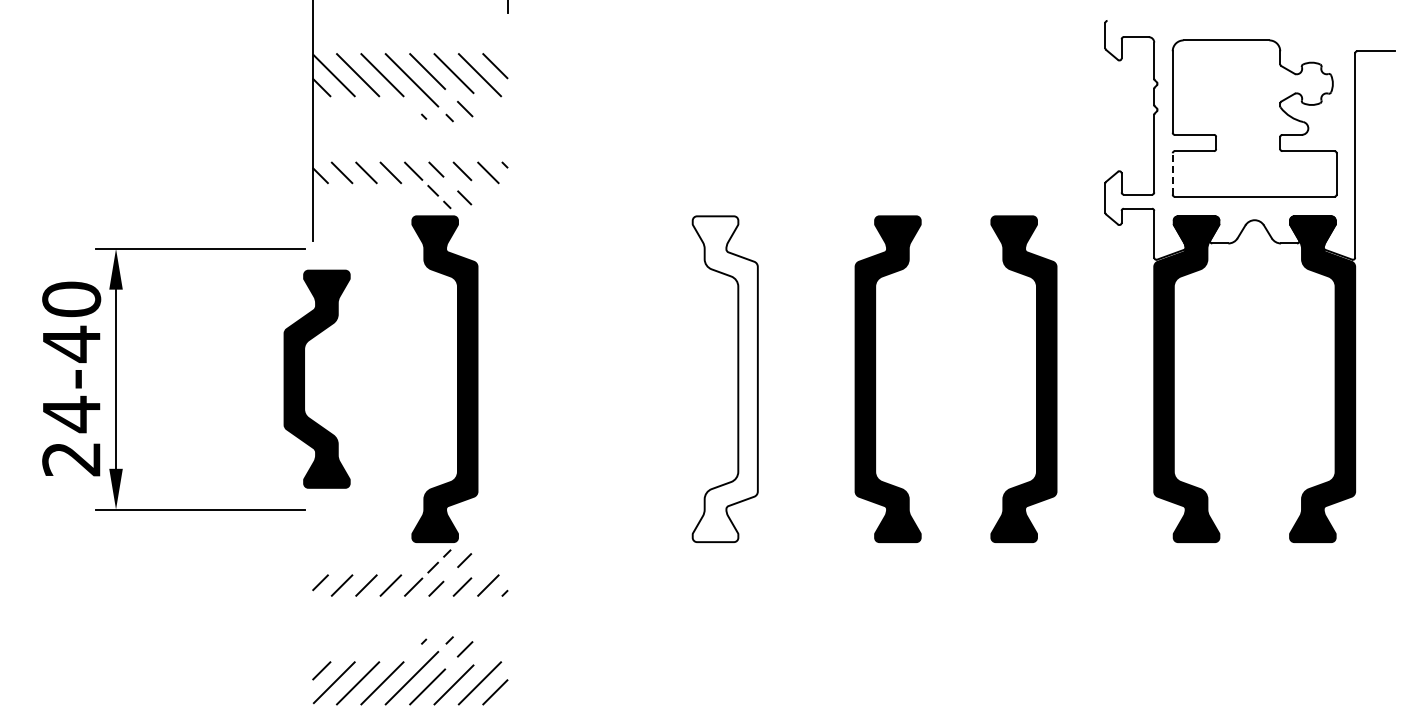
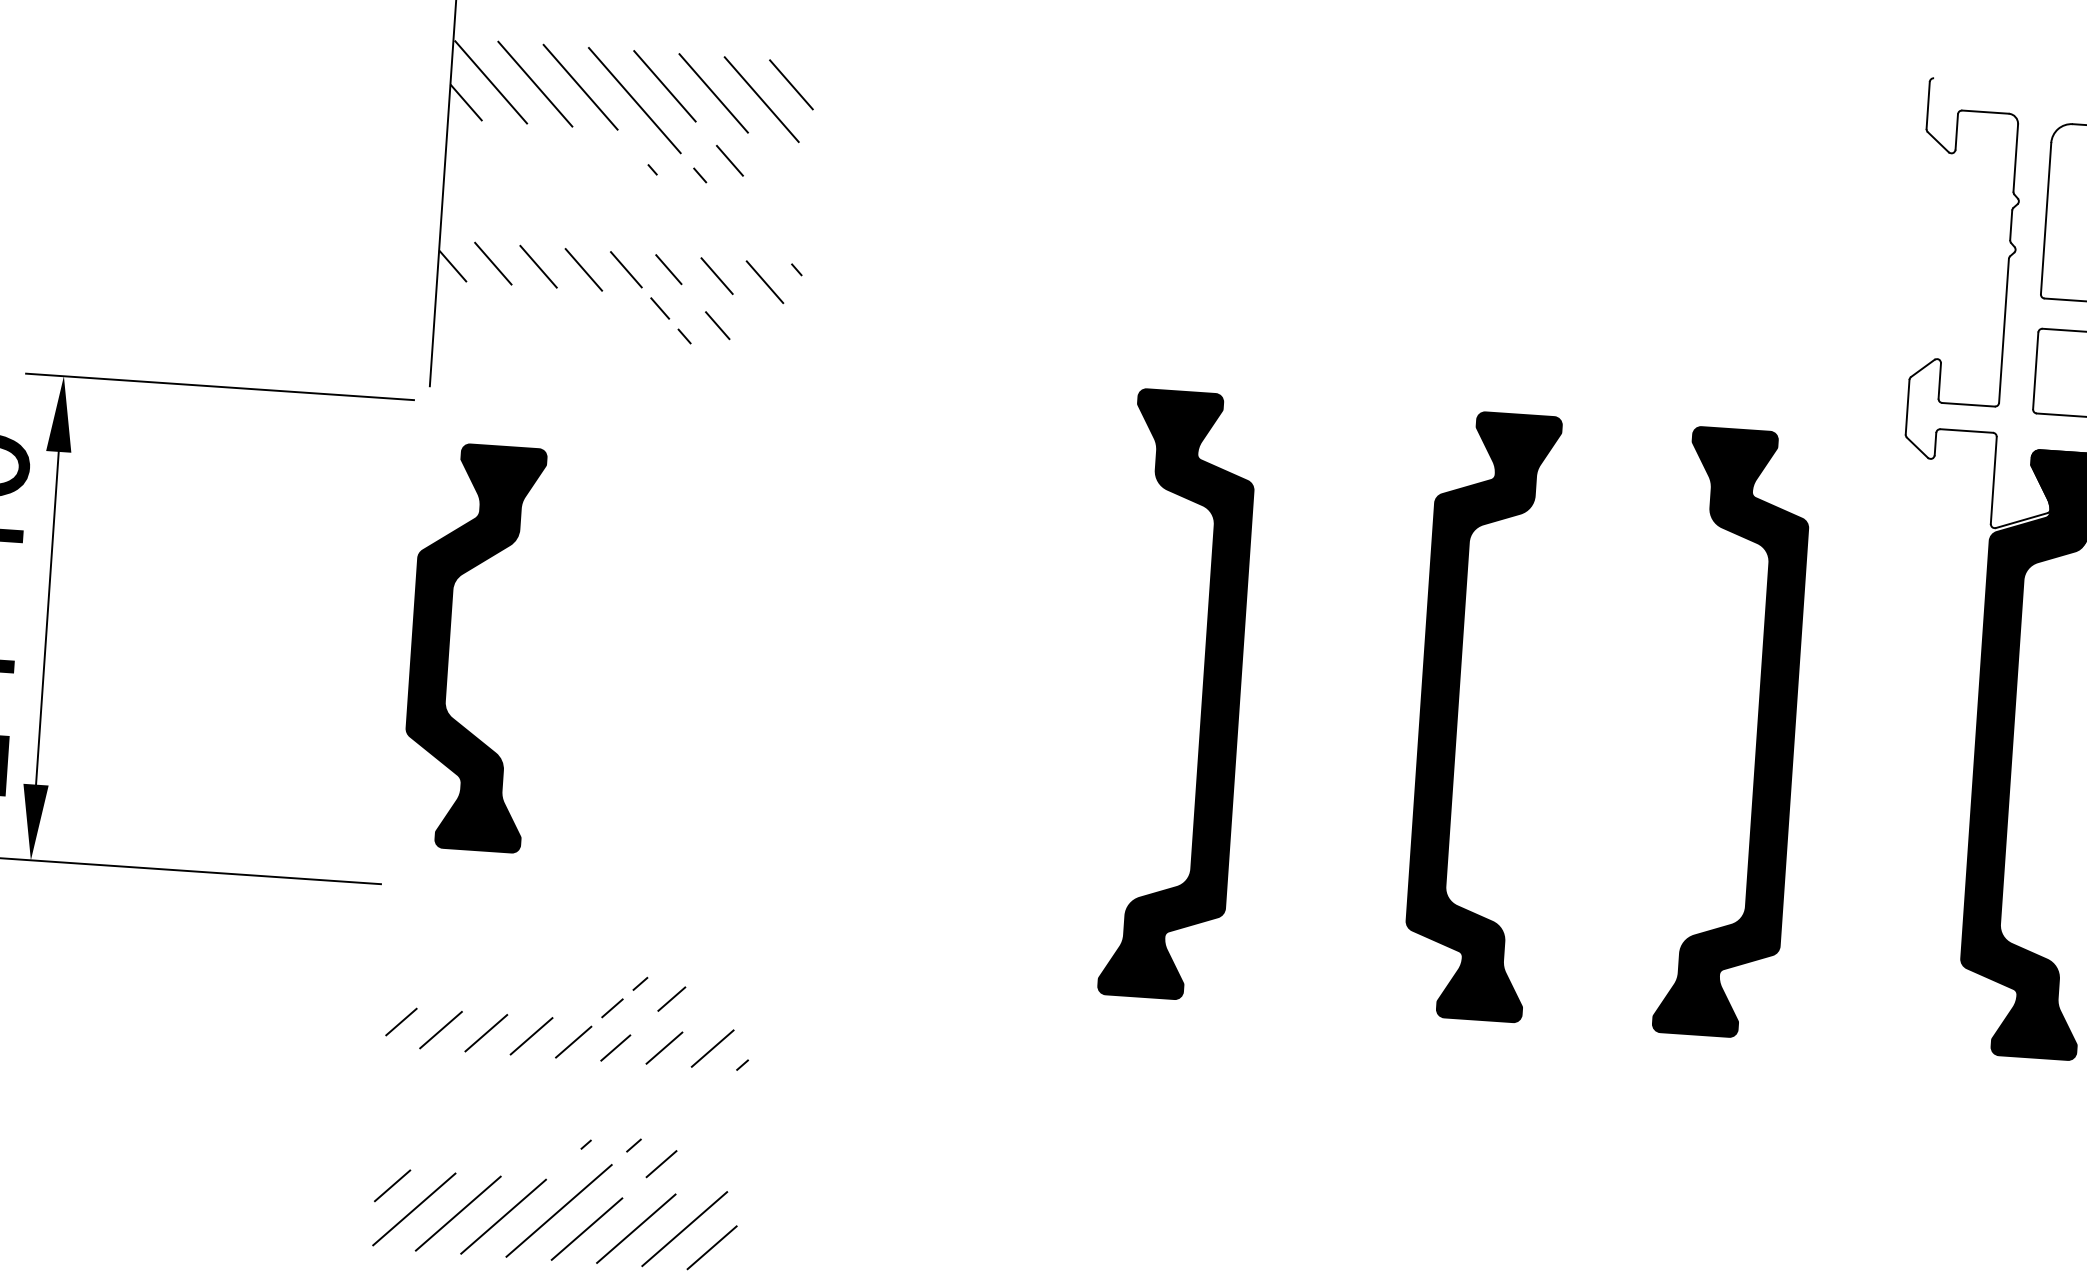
line: (1172, 173) -> (2035, 369), dashed -> solid
part: (304, 378) -> (449, 644), moved
part: (457, 378) -> (681, 660), removed
fill: (724, 379) -> (1177, 695), added

